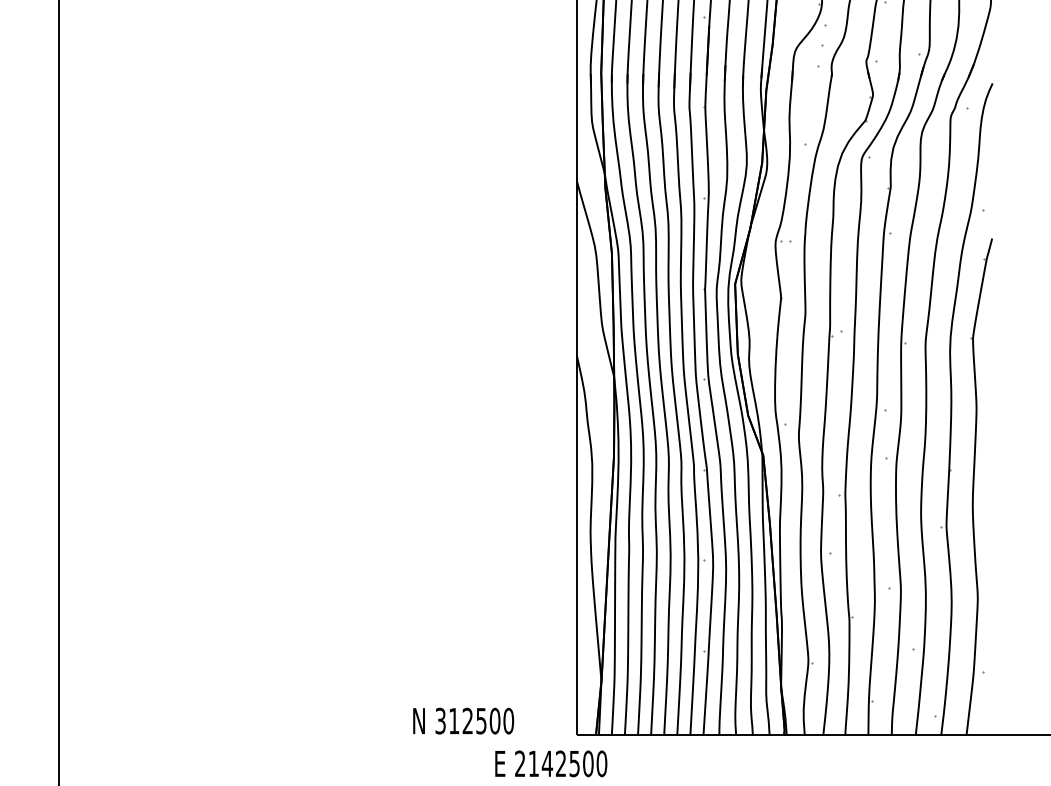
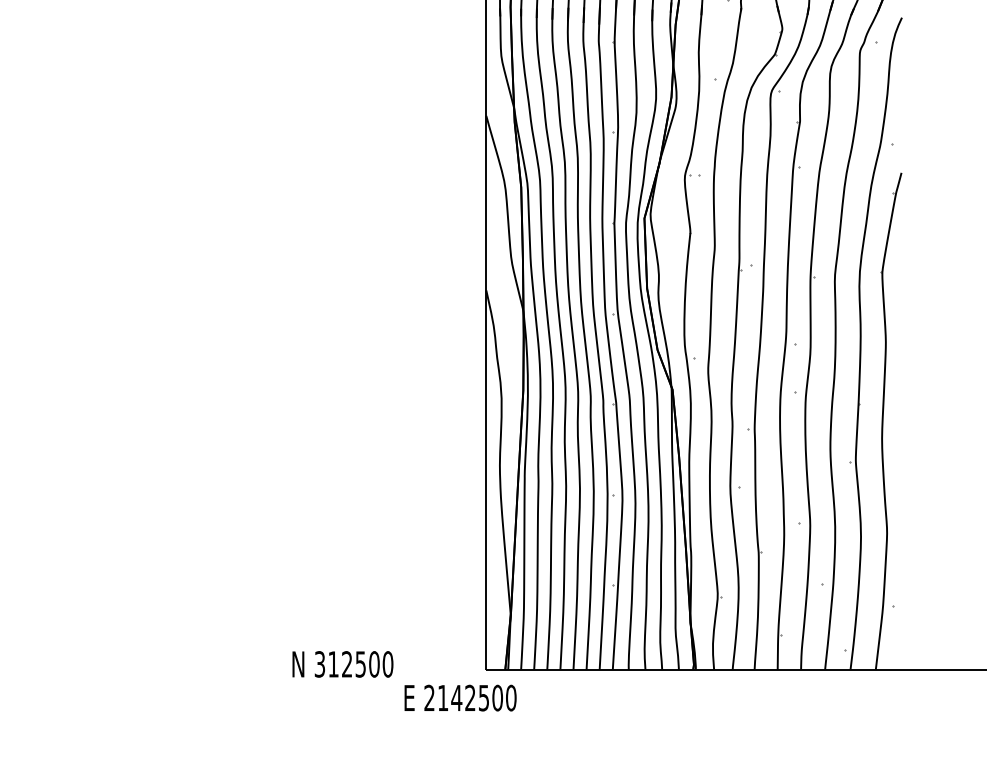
text: (463, 720) -> (342, 663), moved

